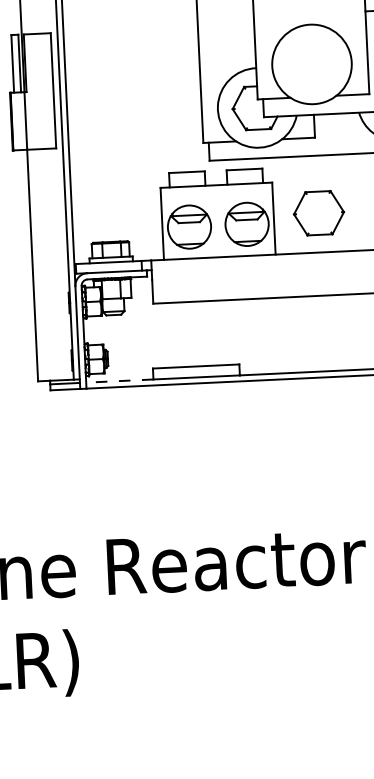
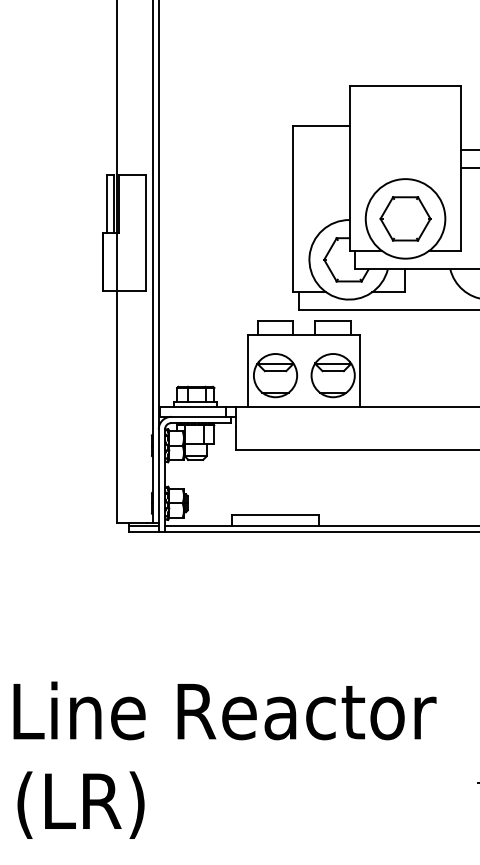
part: (318, 212) -> (405, 218), moved
line: (119, 381) -> (198, 526), dashed -> solid

